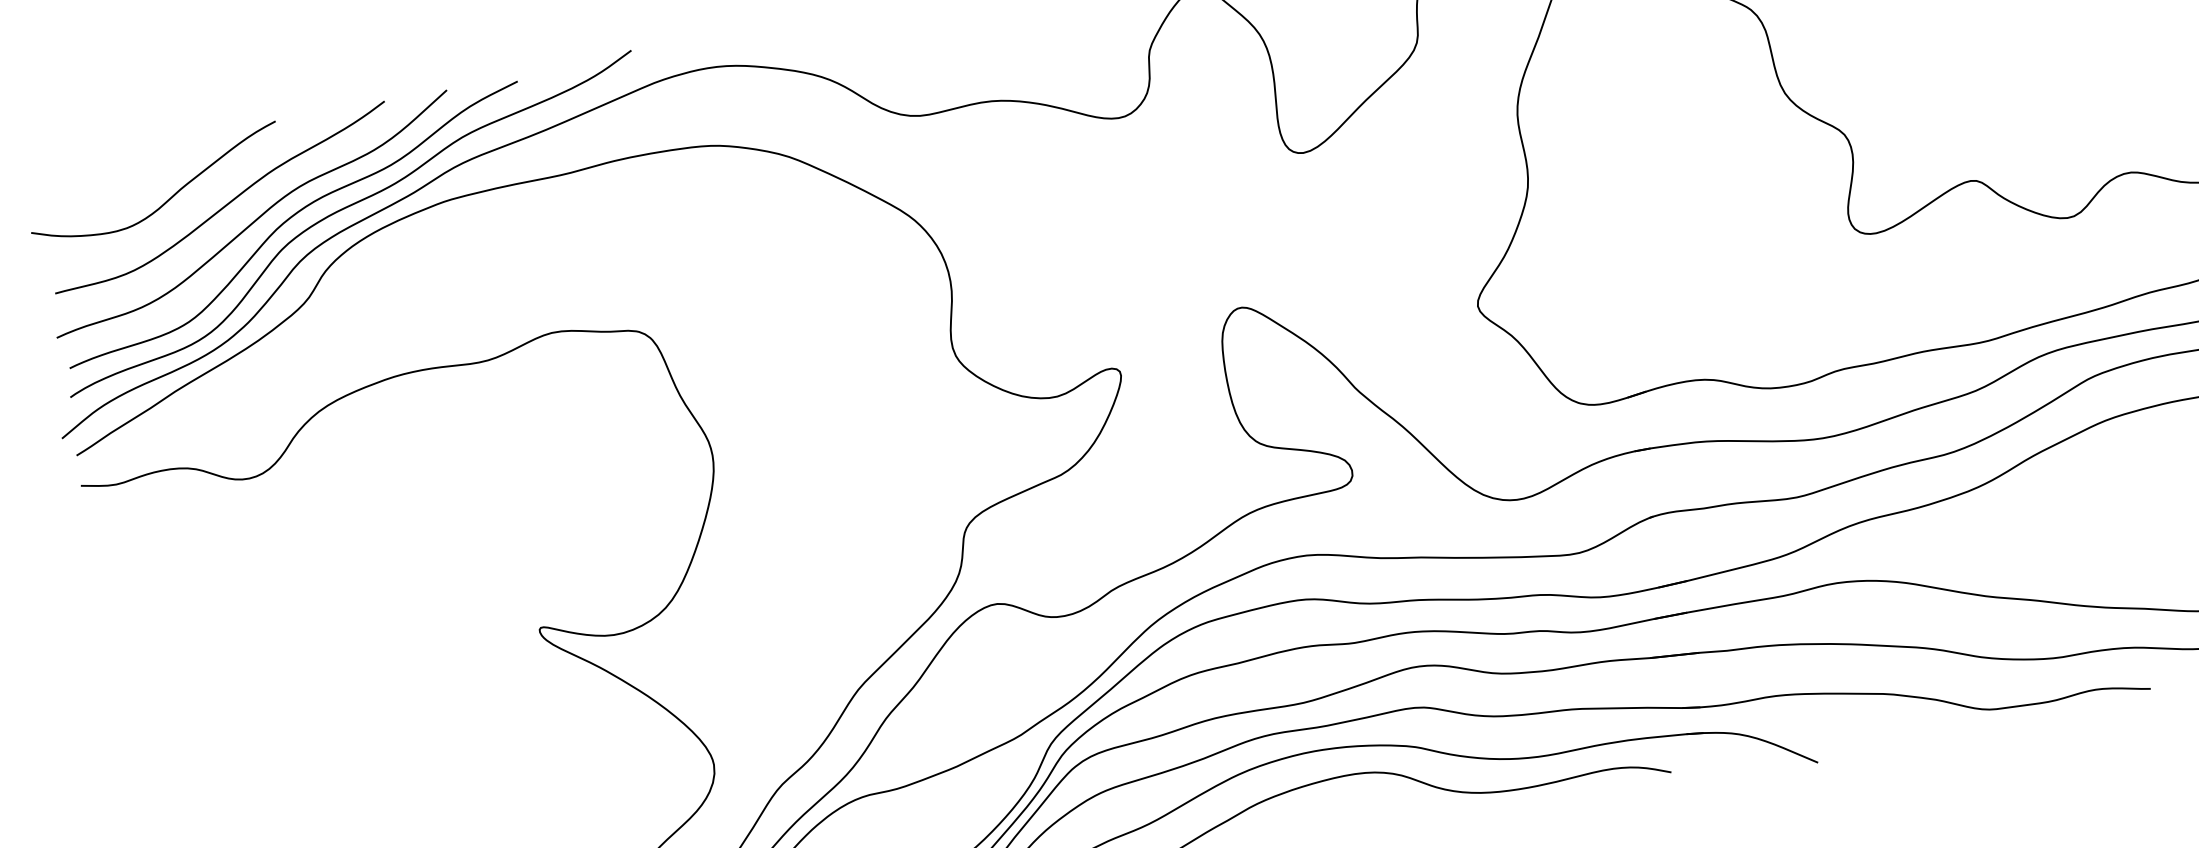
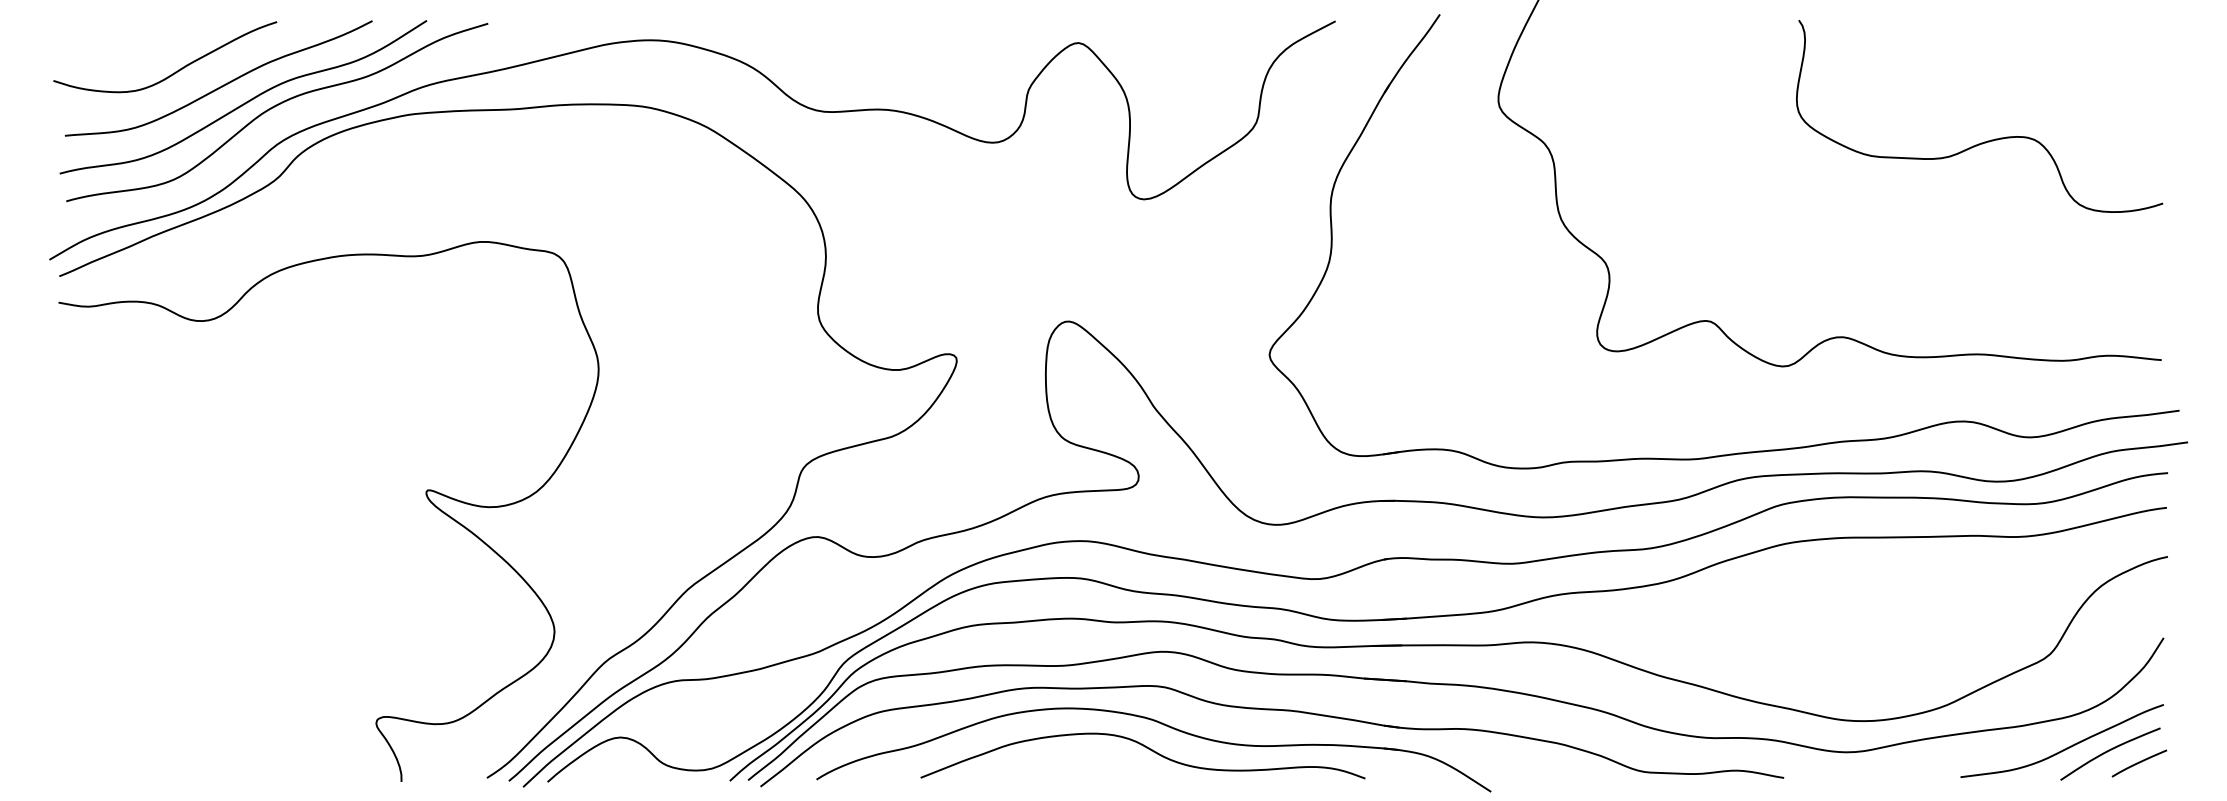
curve: (343, 210) -> (321, 107), removed

